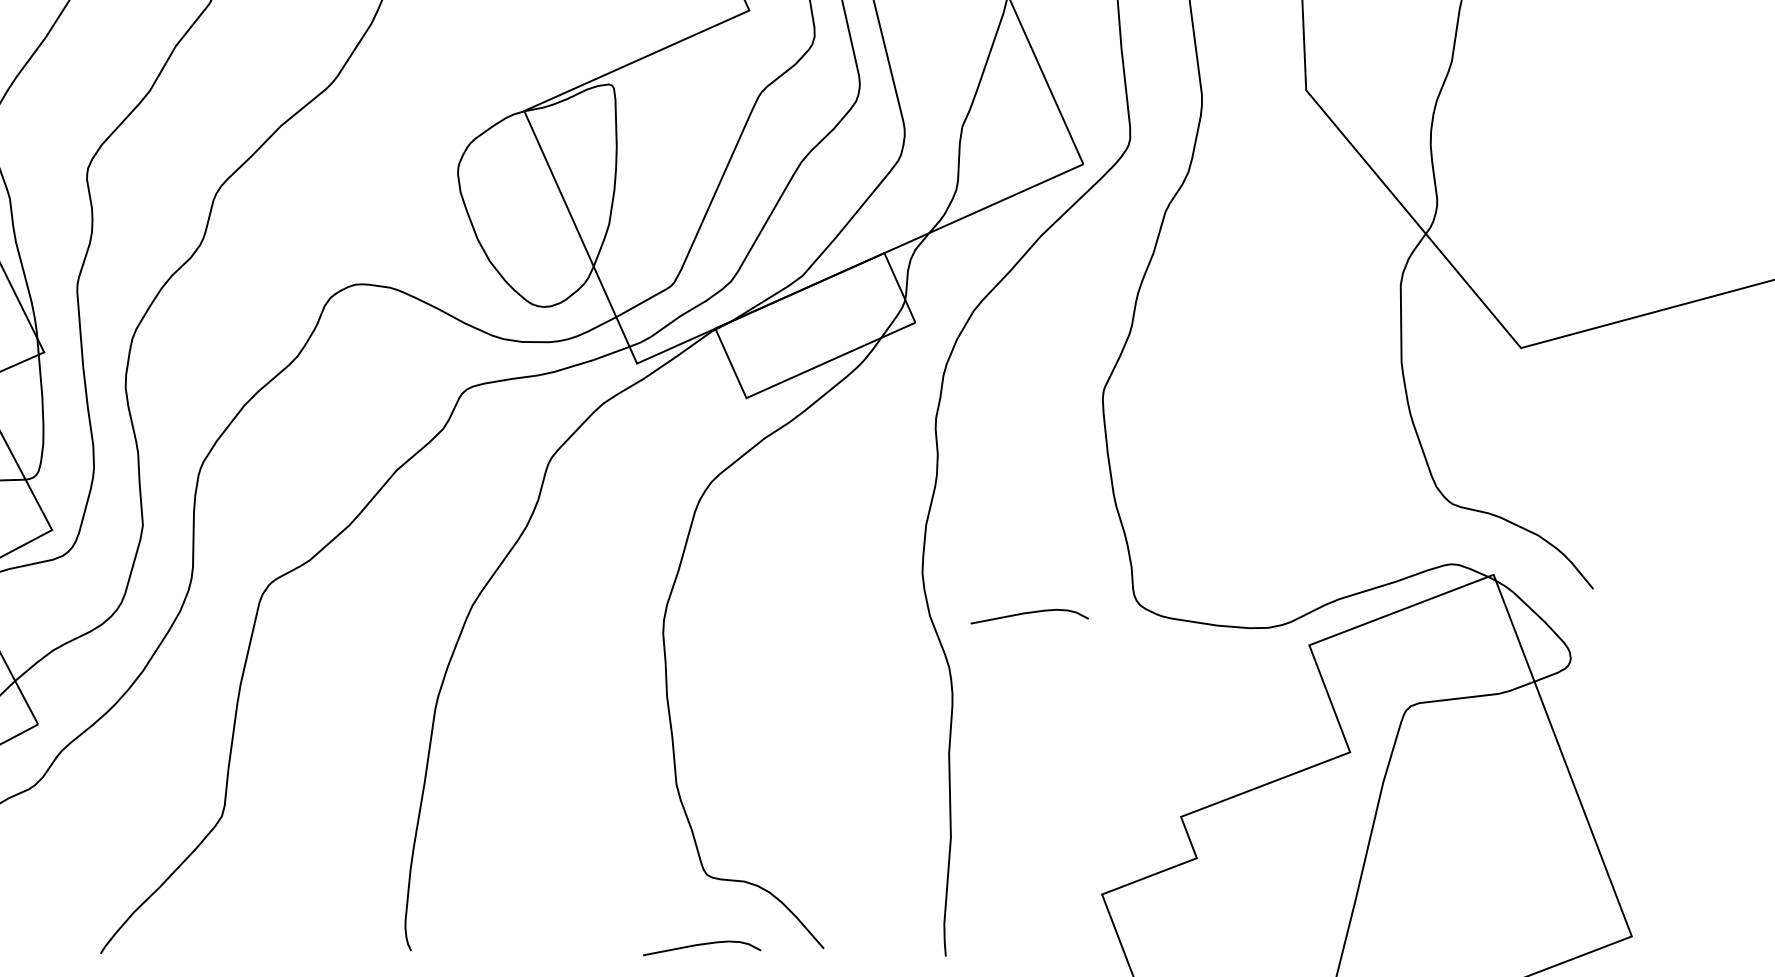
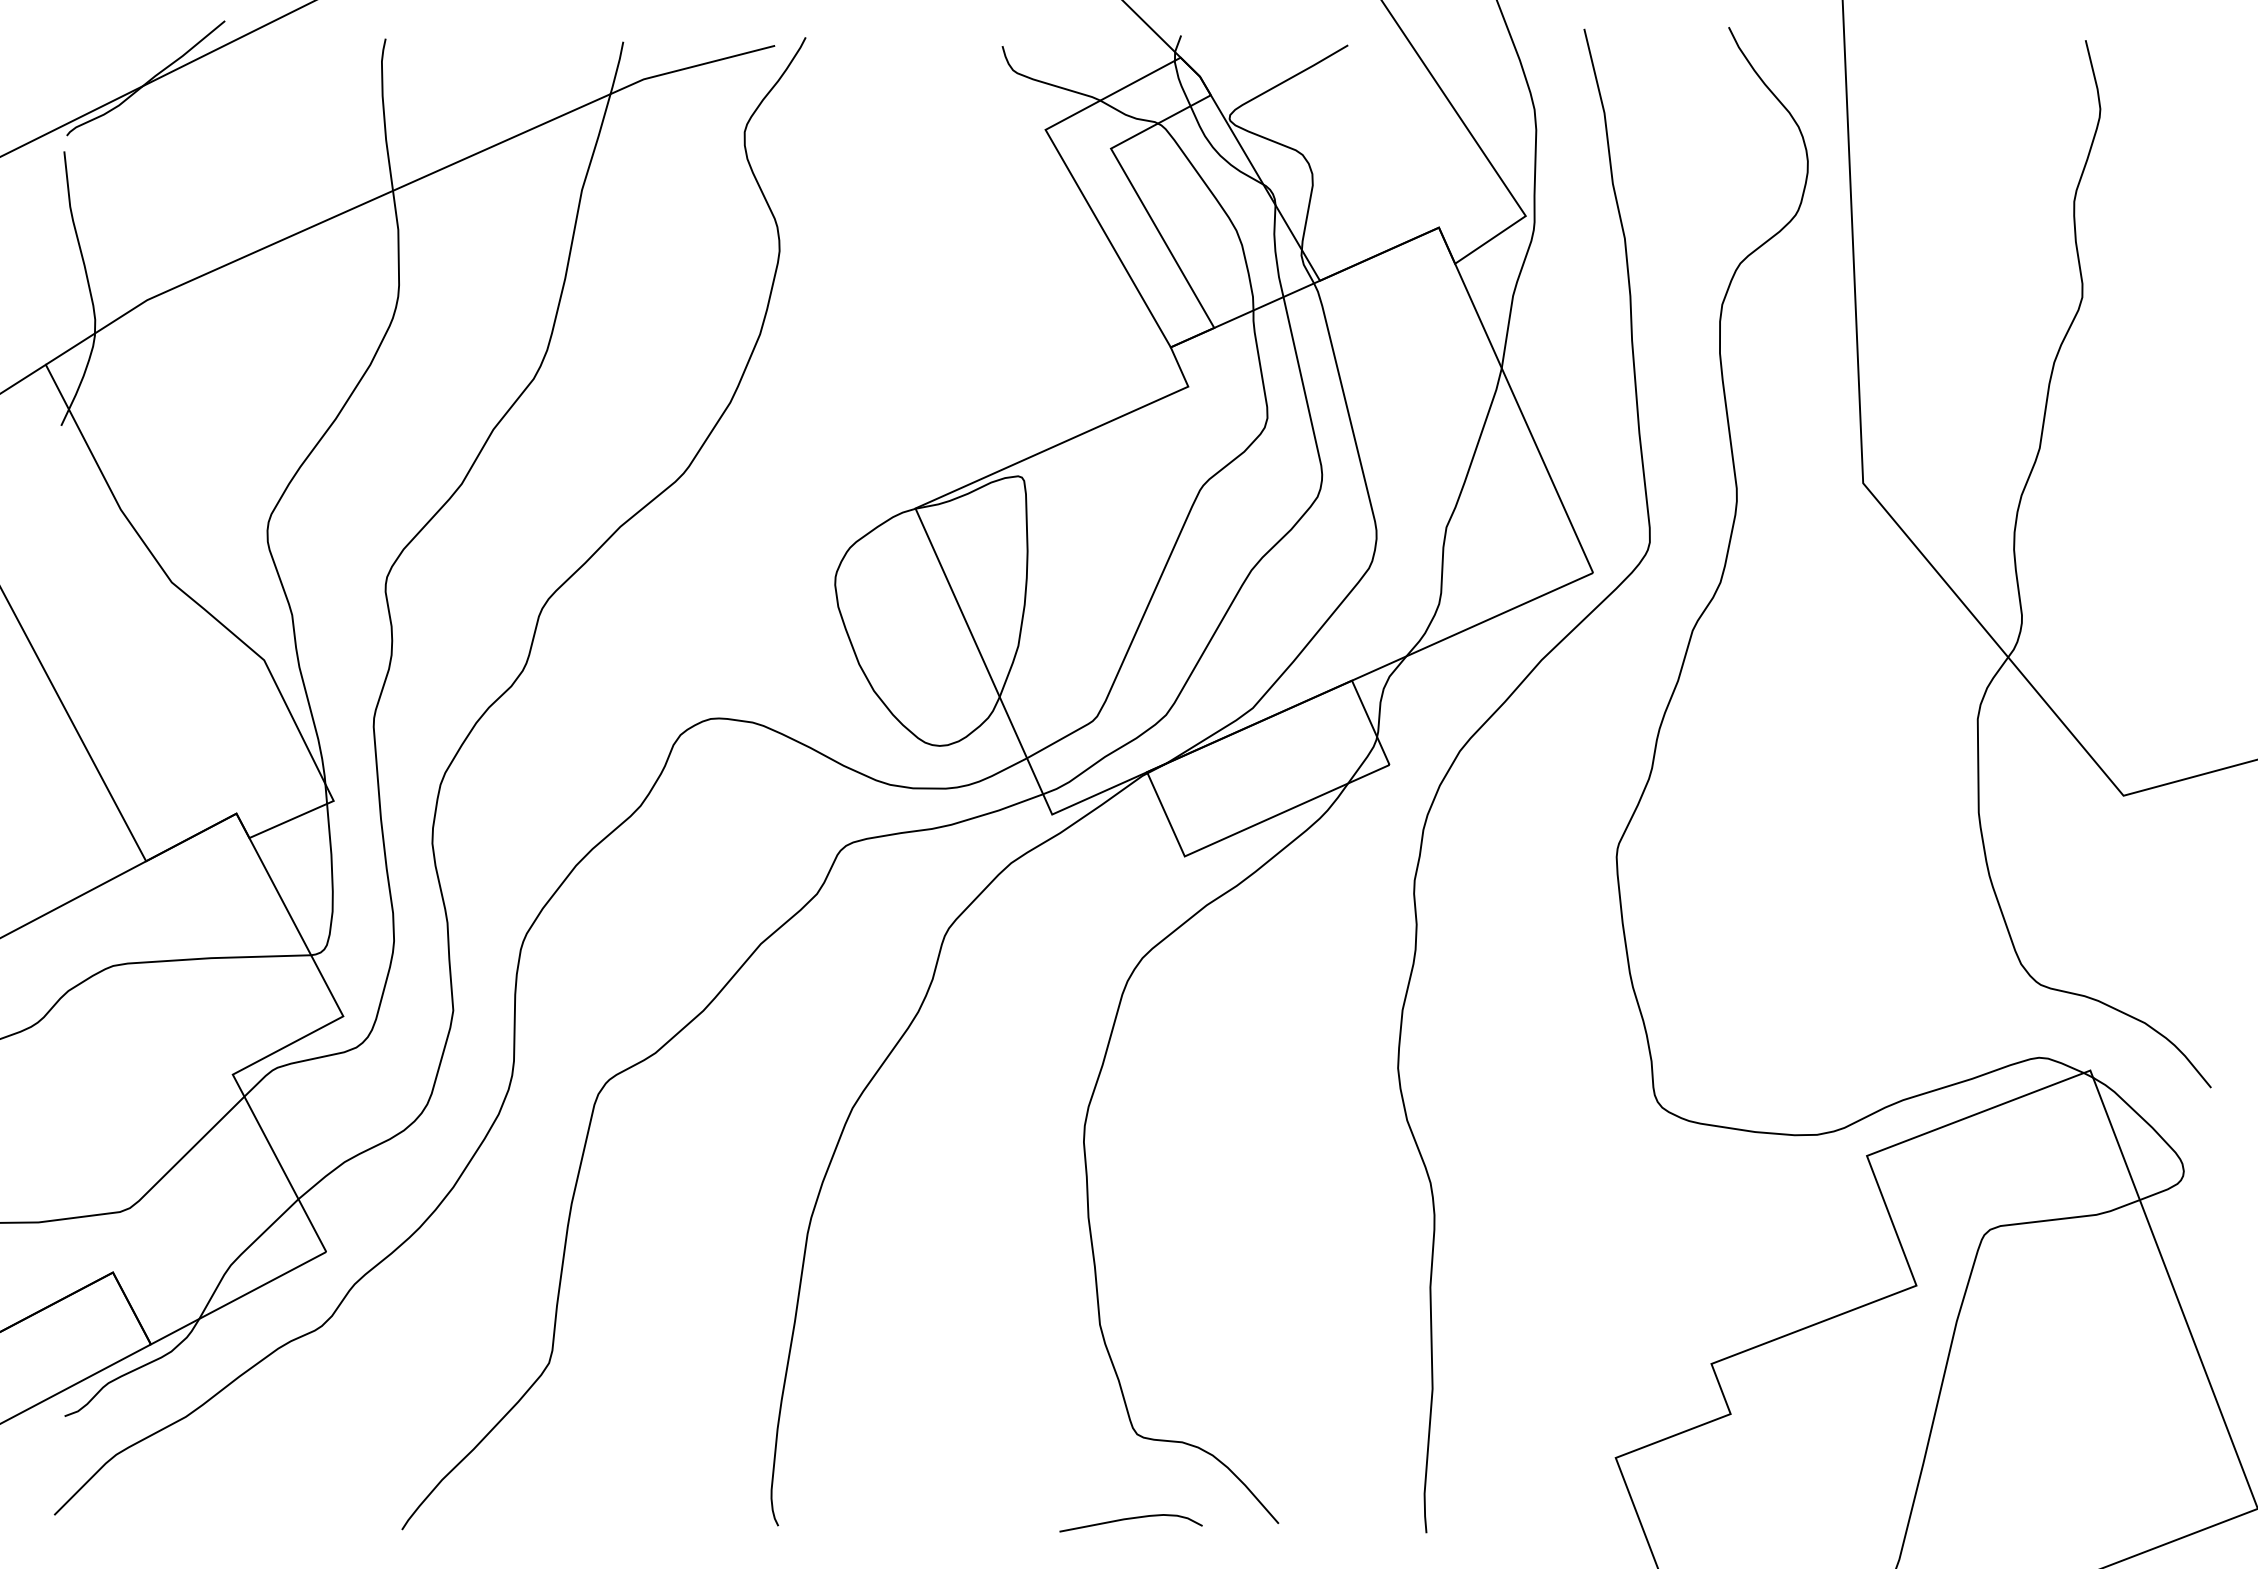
curve: (1029, 613) -> (1527, 1117), removed

